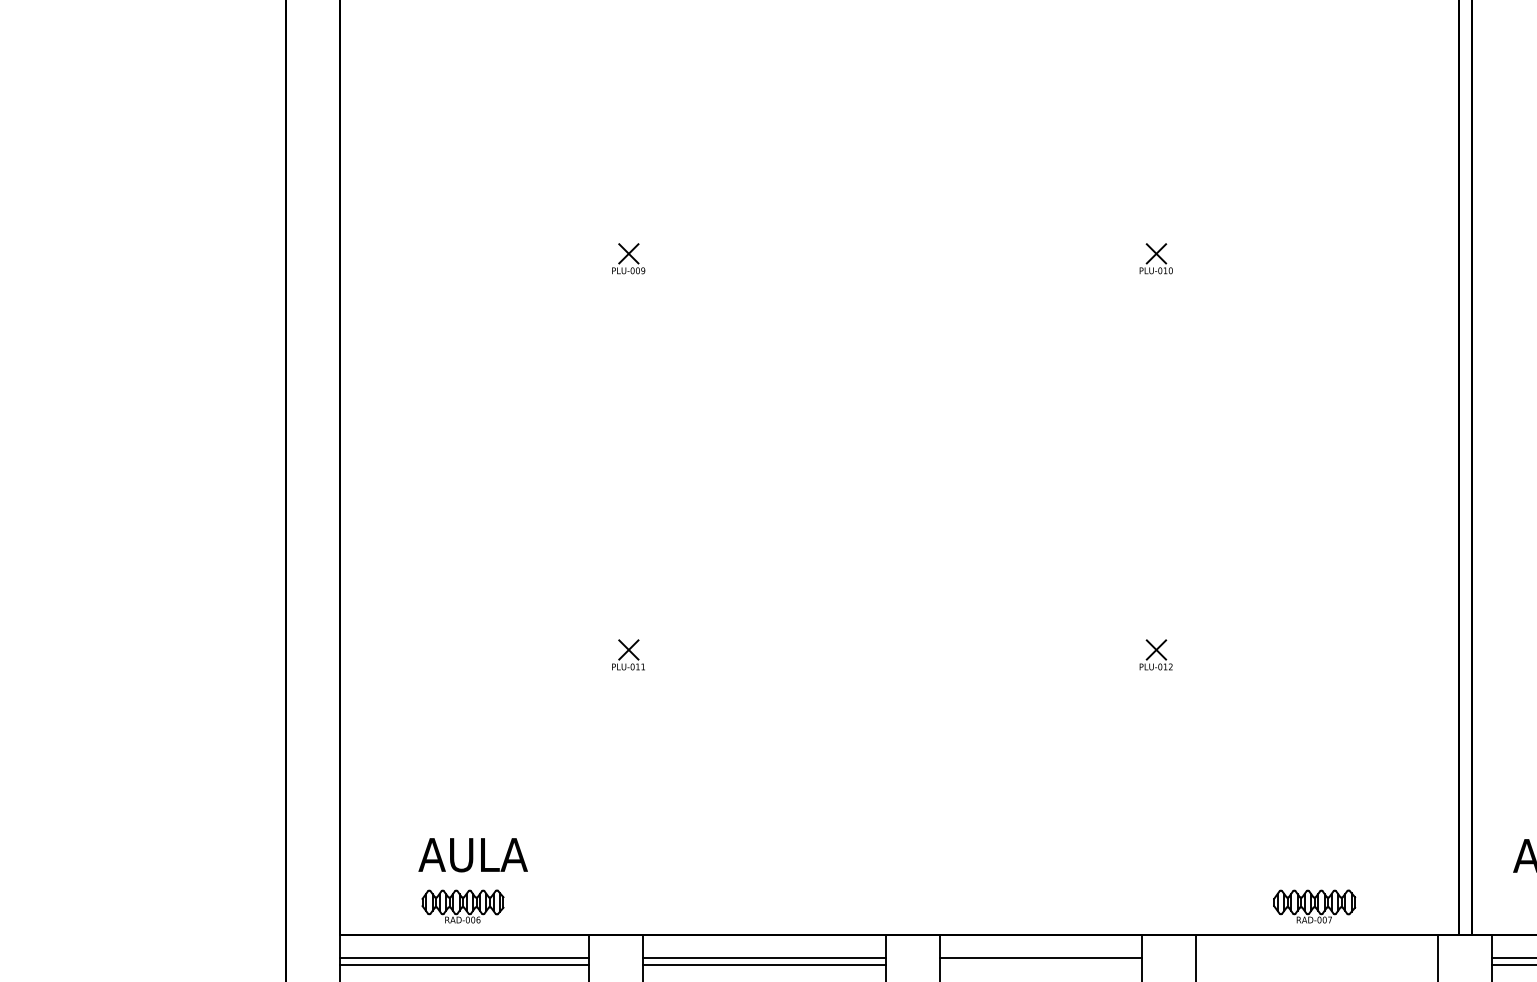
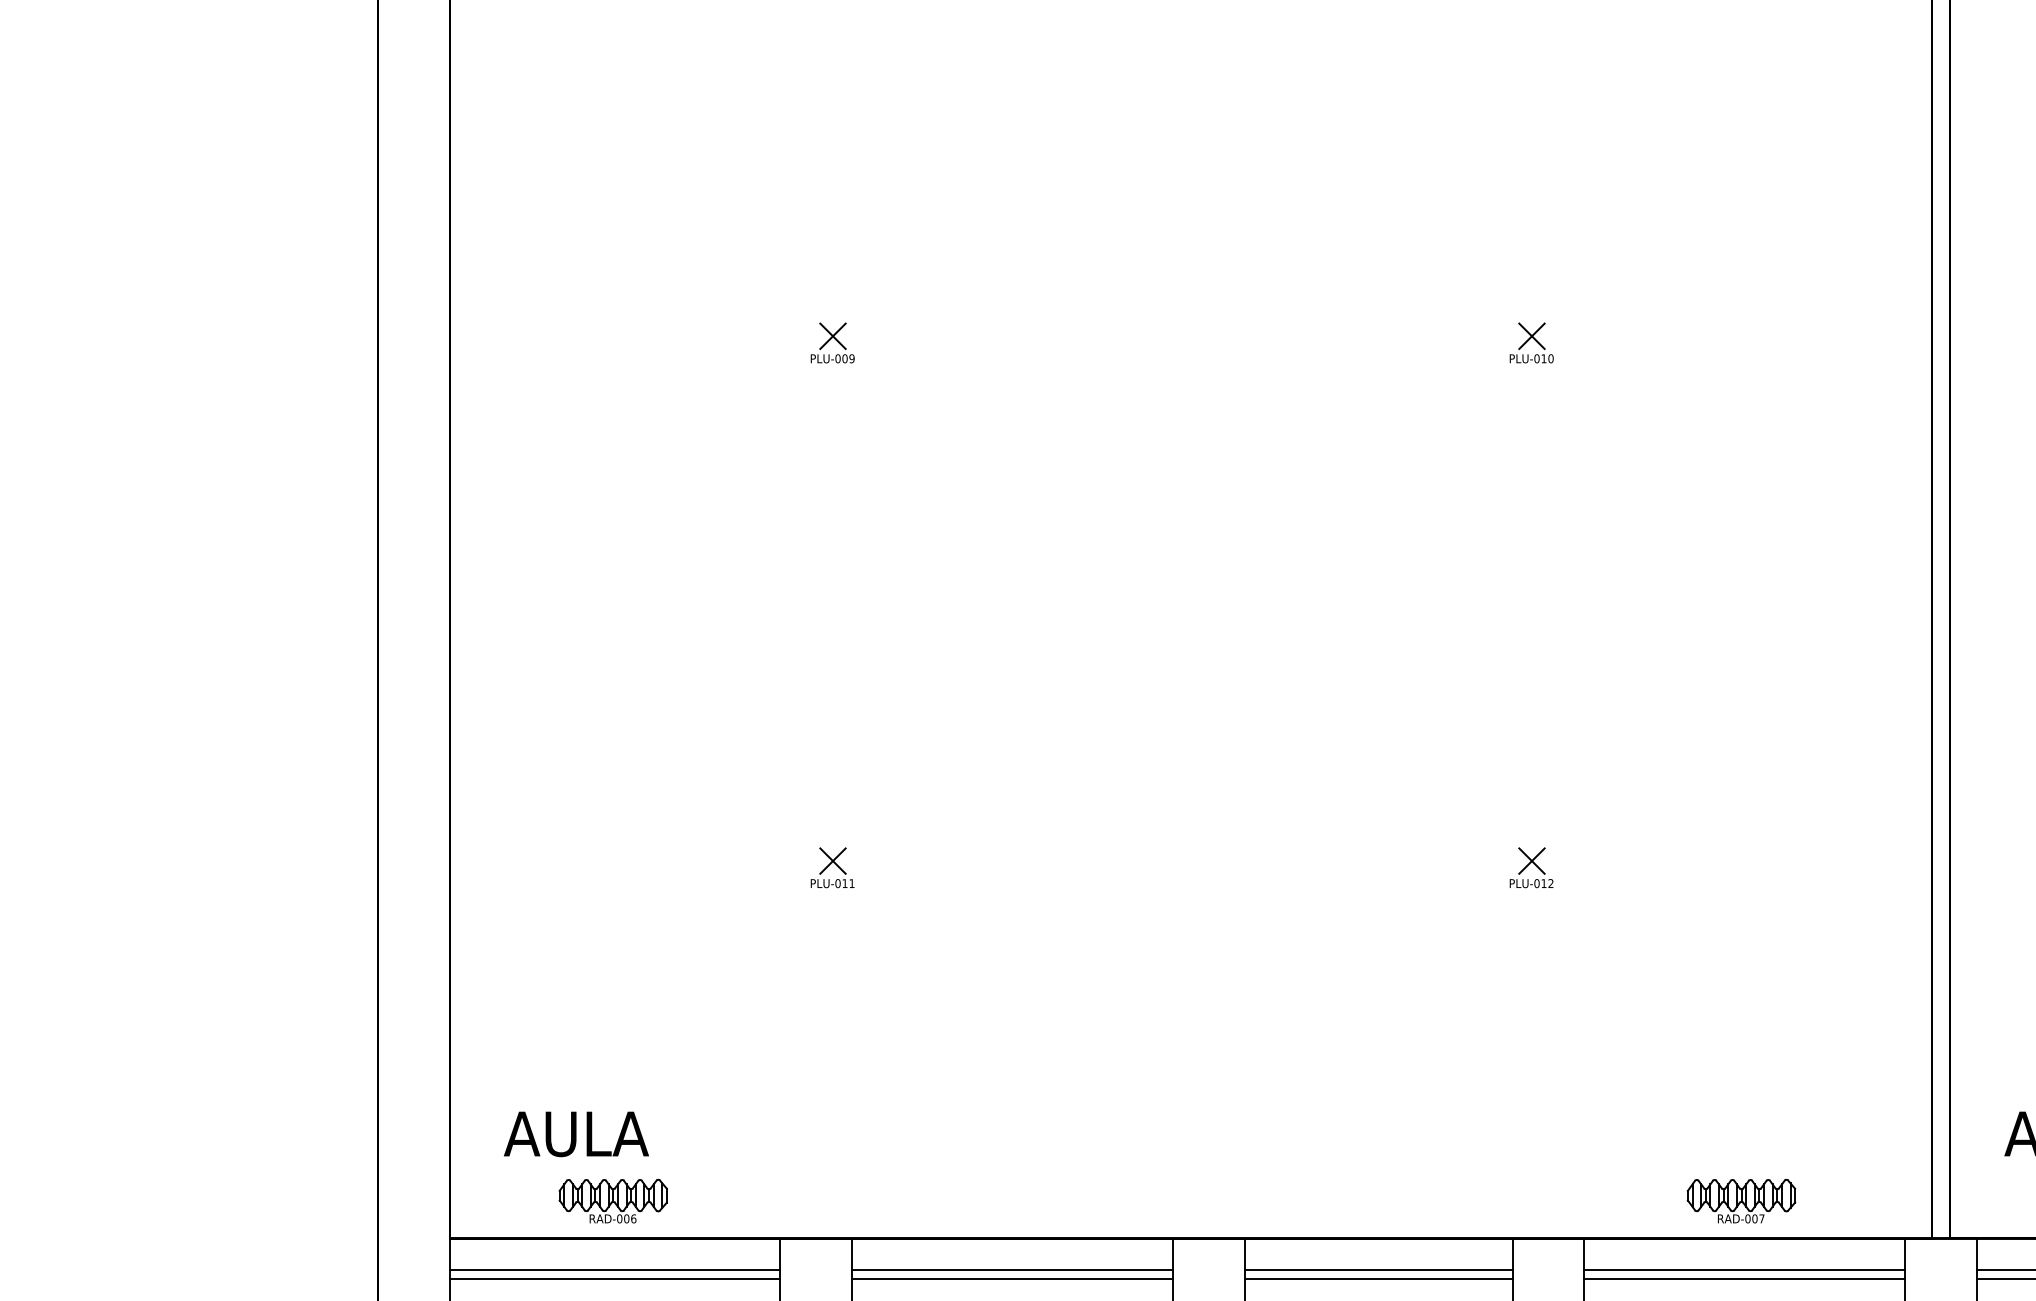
text: (472, 855) -> (575, 1134), moved
line: (1316, 958) -> (1743, 1269), added
line: (1040, 965) -> (1378, 1279), added
line: (1316, 965) -> (1743, 1279), added

